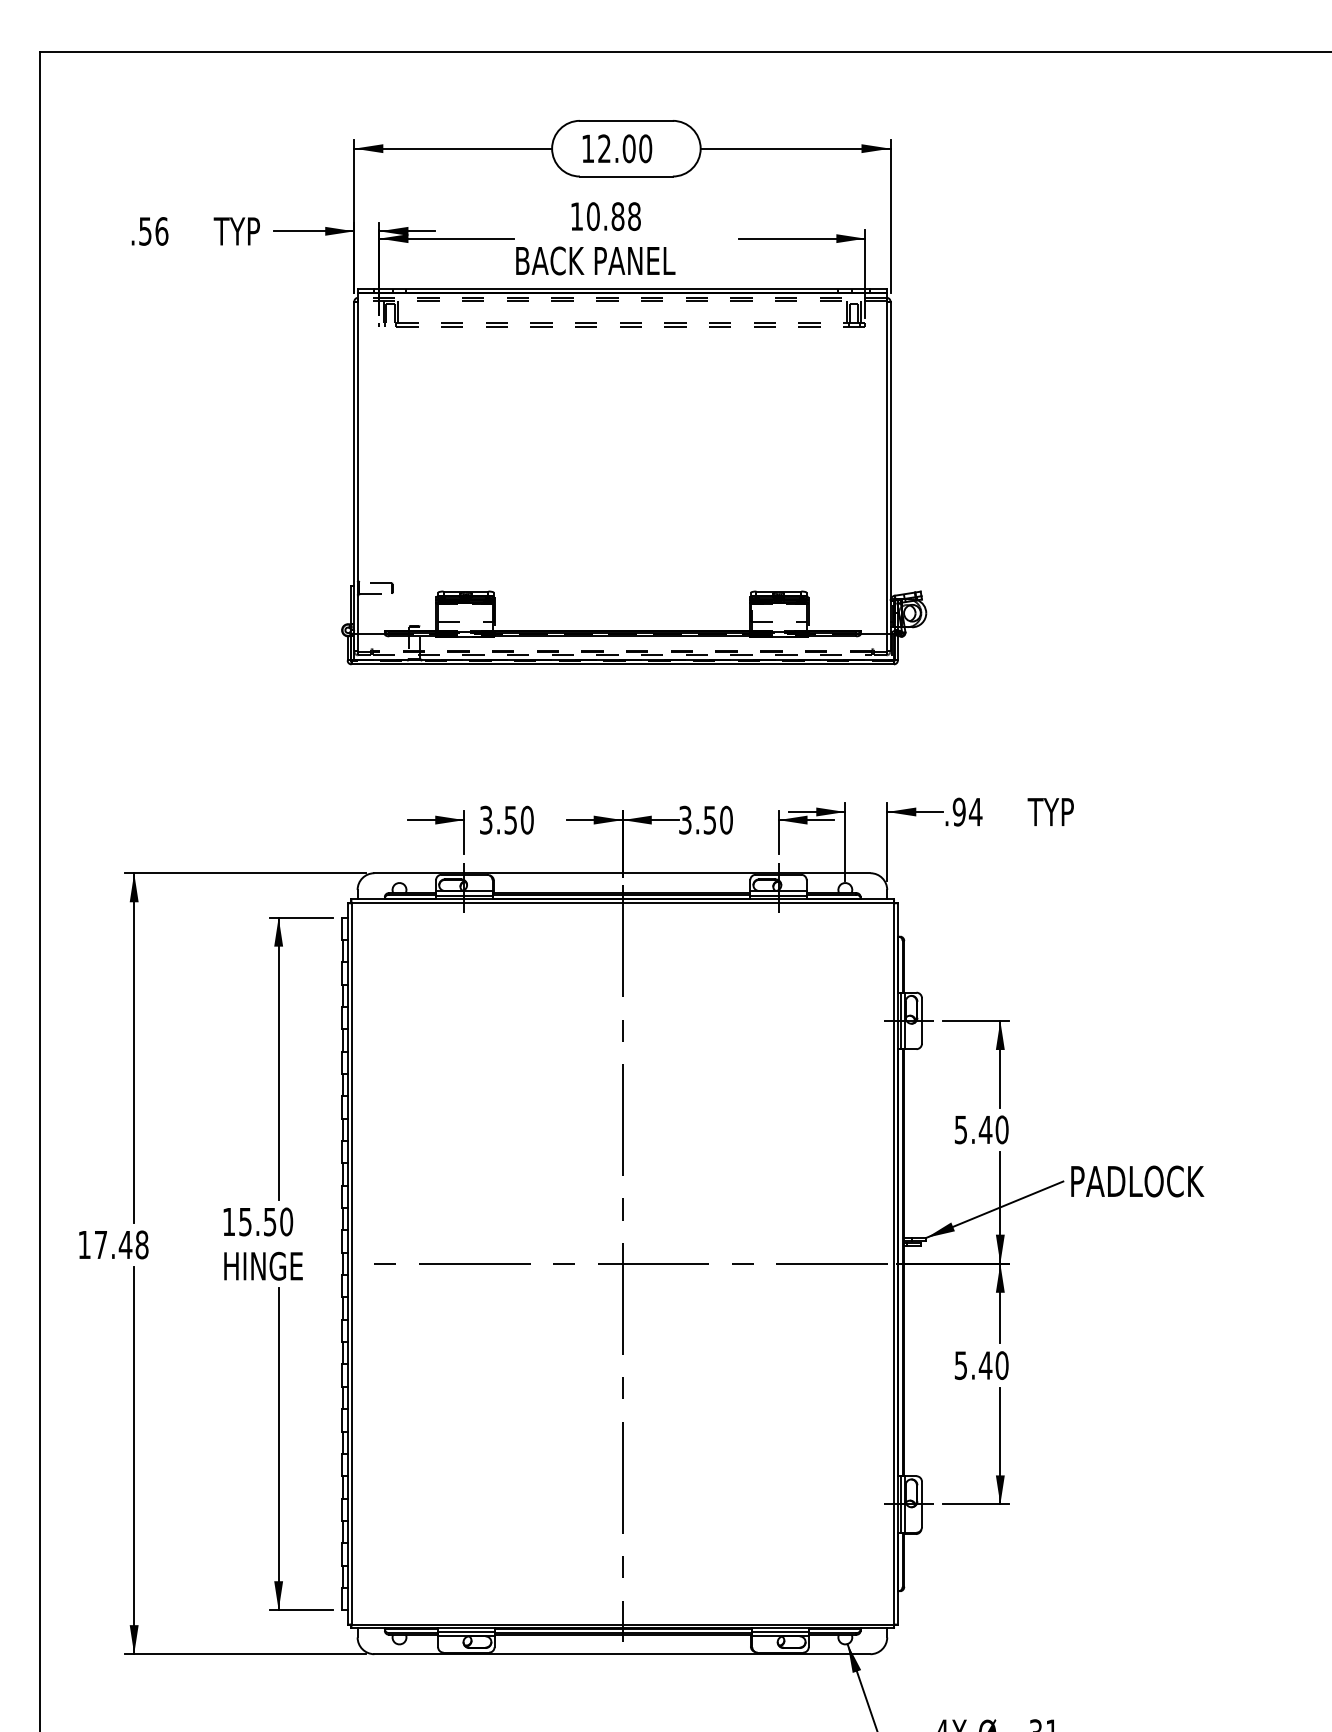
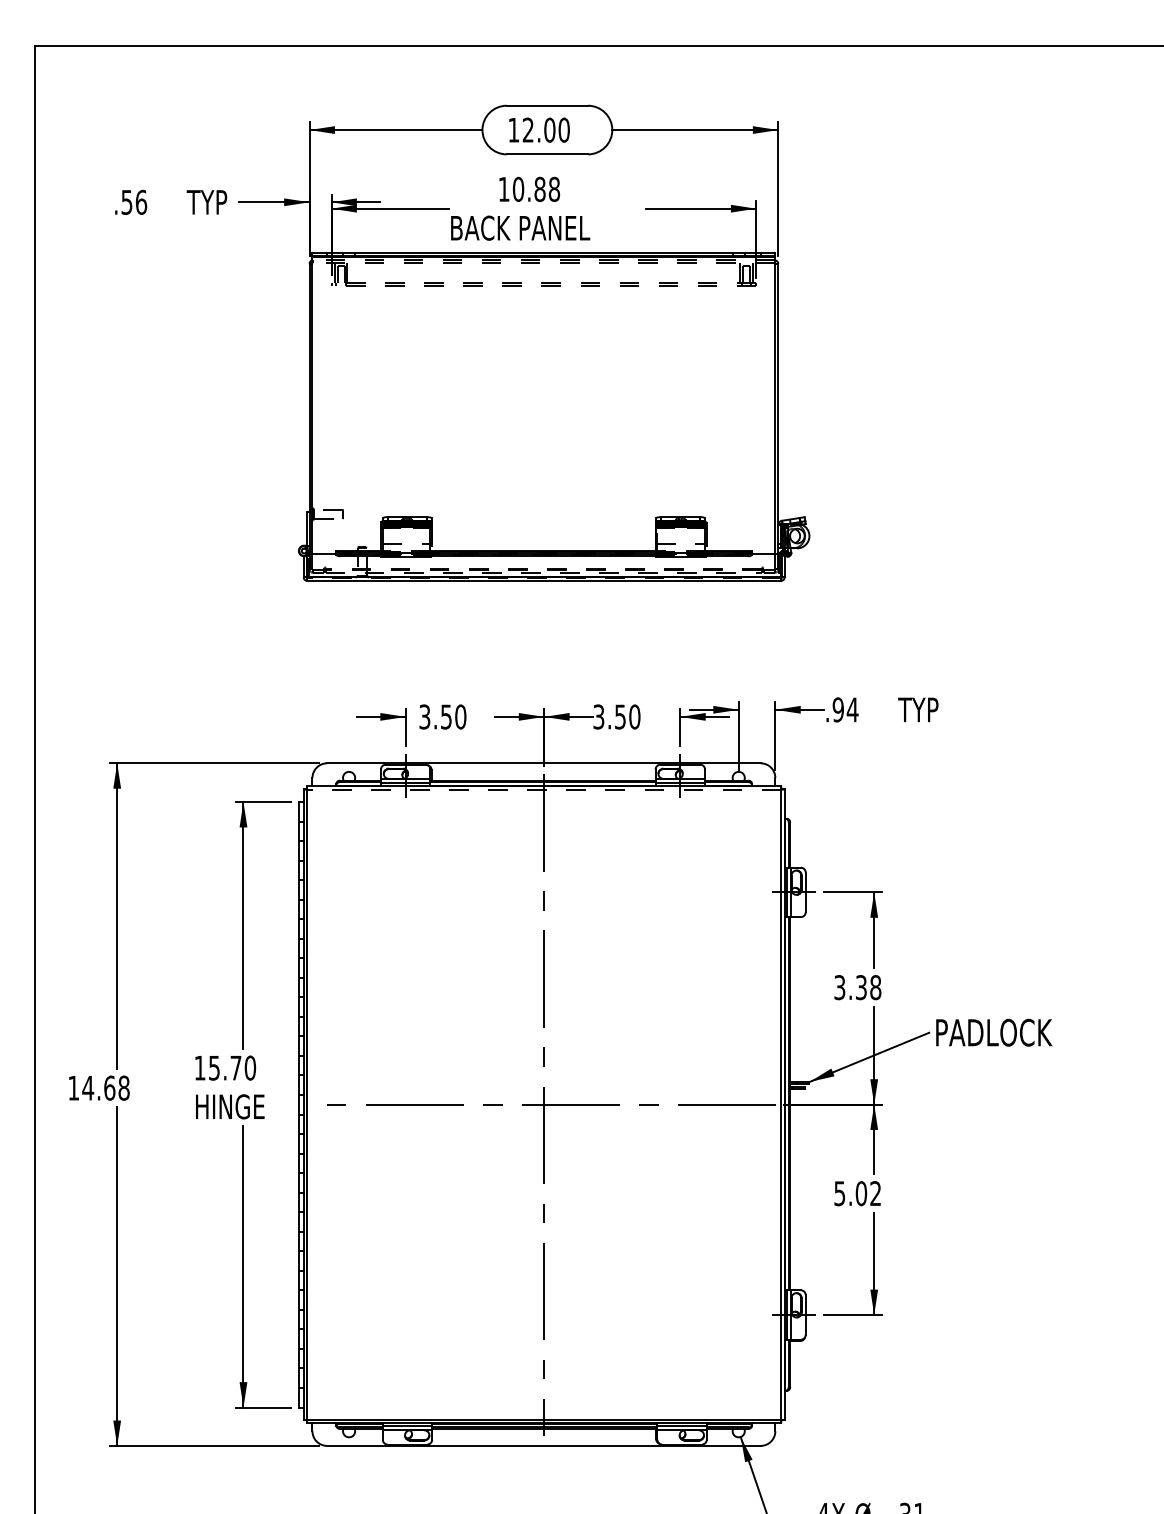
line: (622, 903) -> (543, 789), solid -> dashed
text: (981, 1129) -> (857, 987), 5.40 -> 3.38
text: (270, 1222) -> (236, 1068), 15.50 -> 15.70
text: (113, 1244) -> (99, 1087), 17.48 -> 14.68
text: (993, 1365) -> (868, 1193), 5.40 -> 5.02

